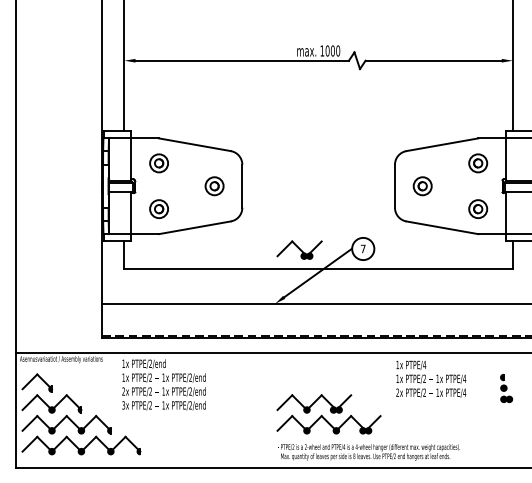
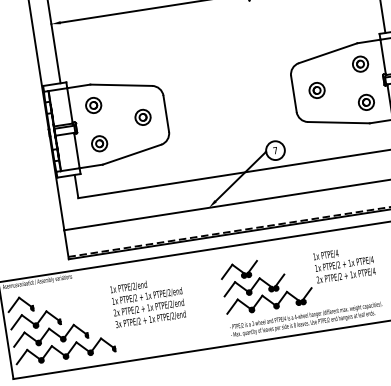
part: (299, 249) -> (239, 270), moved
text: (431, 378) -> (344, 263), moved
text: (163, 384) -> (147, 301), moved

